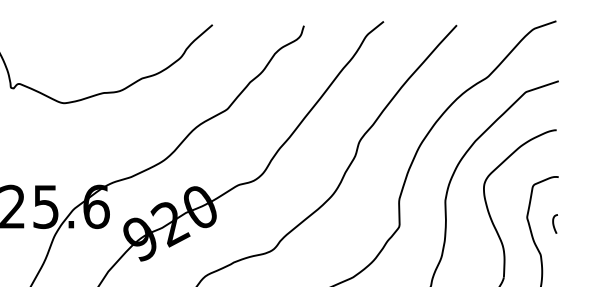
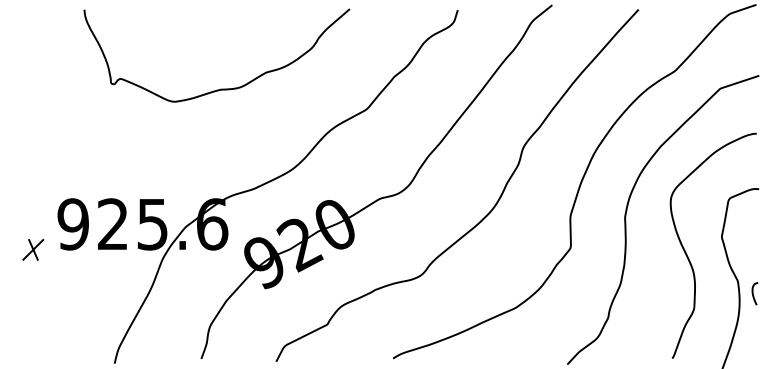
curve: (553, 223) -> (753, 293), moved

